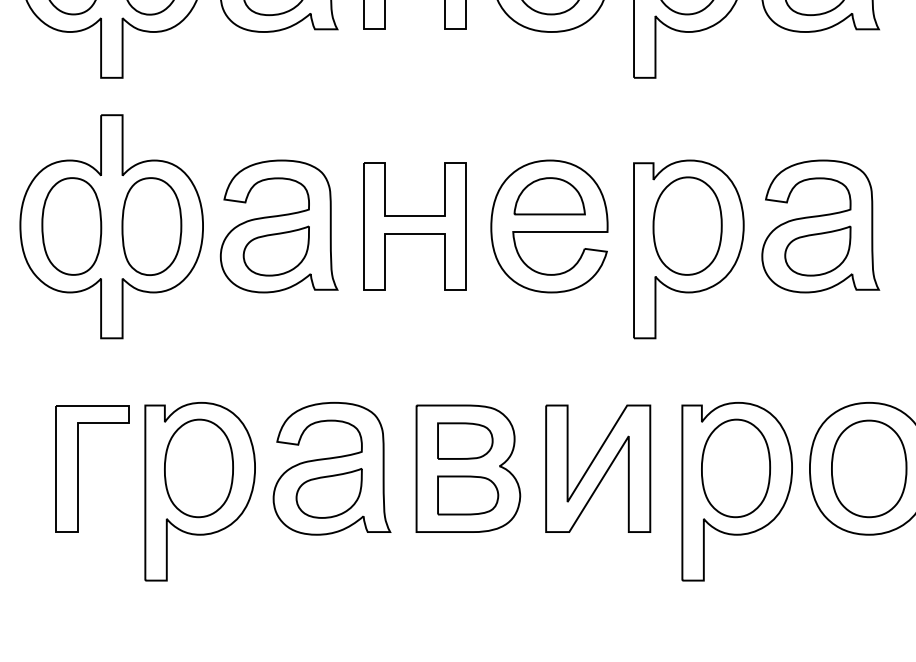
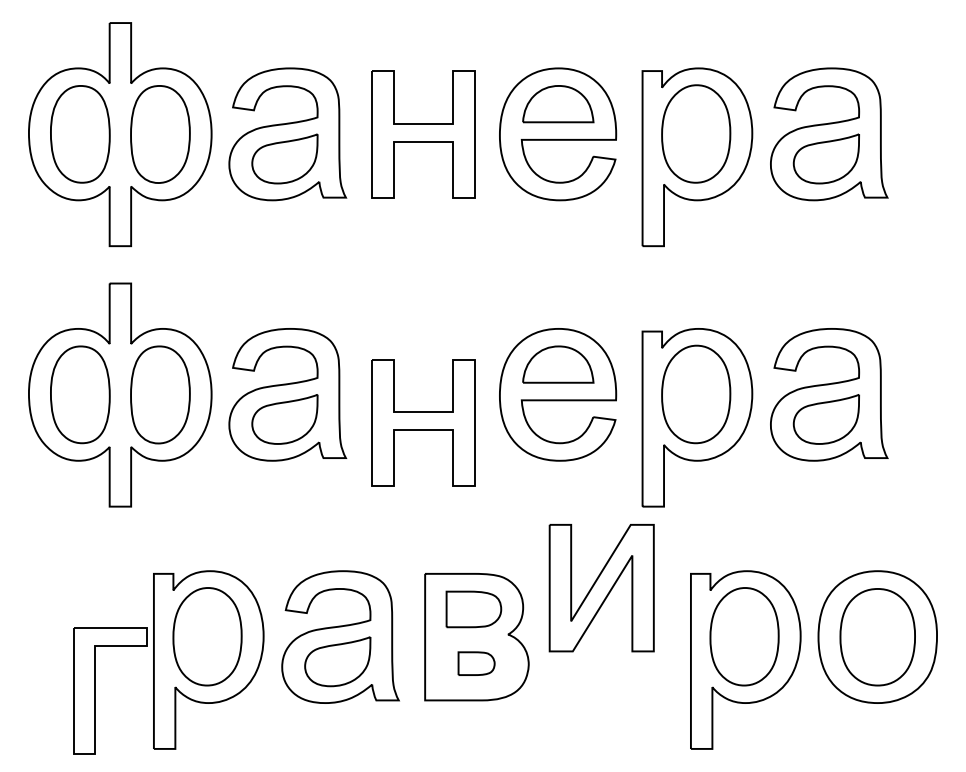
part: (414, 226) -> (423, 422), moved
part: (77, 468) -> (95, 690), moved
part: (597, 469) -> (601, 588), moved
part: (467, 495) -> (476, 663), size x0.6

